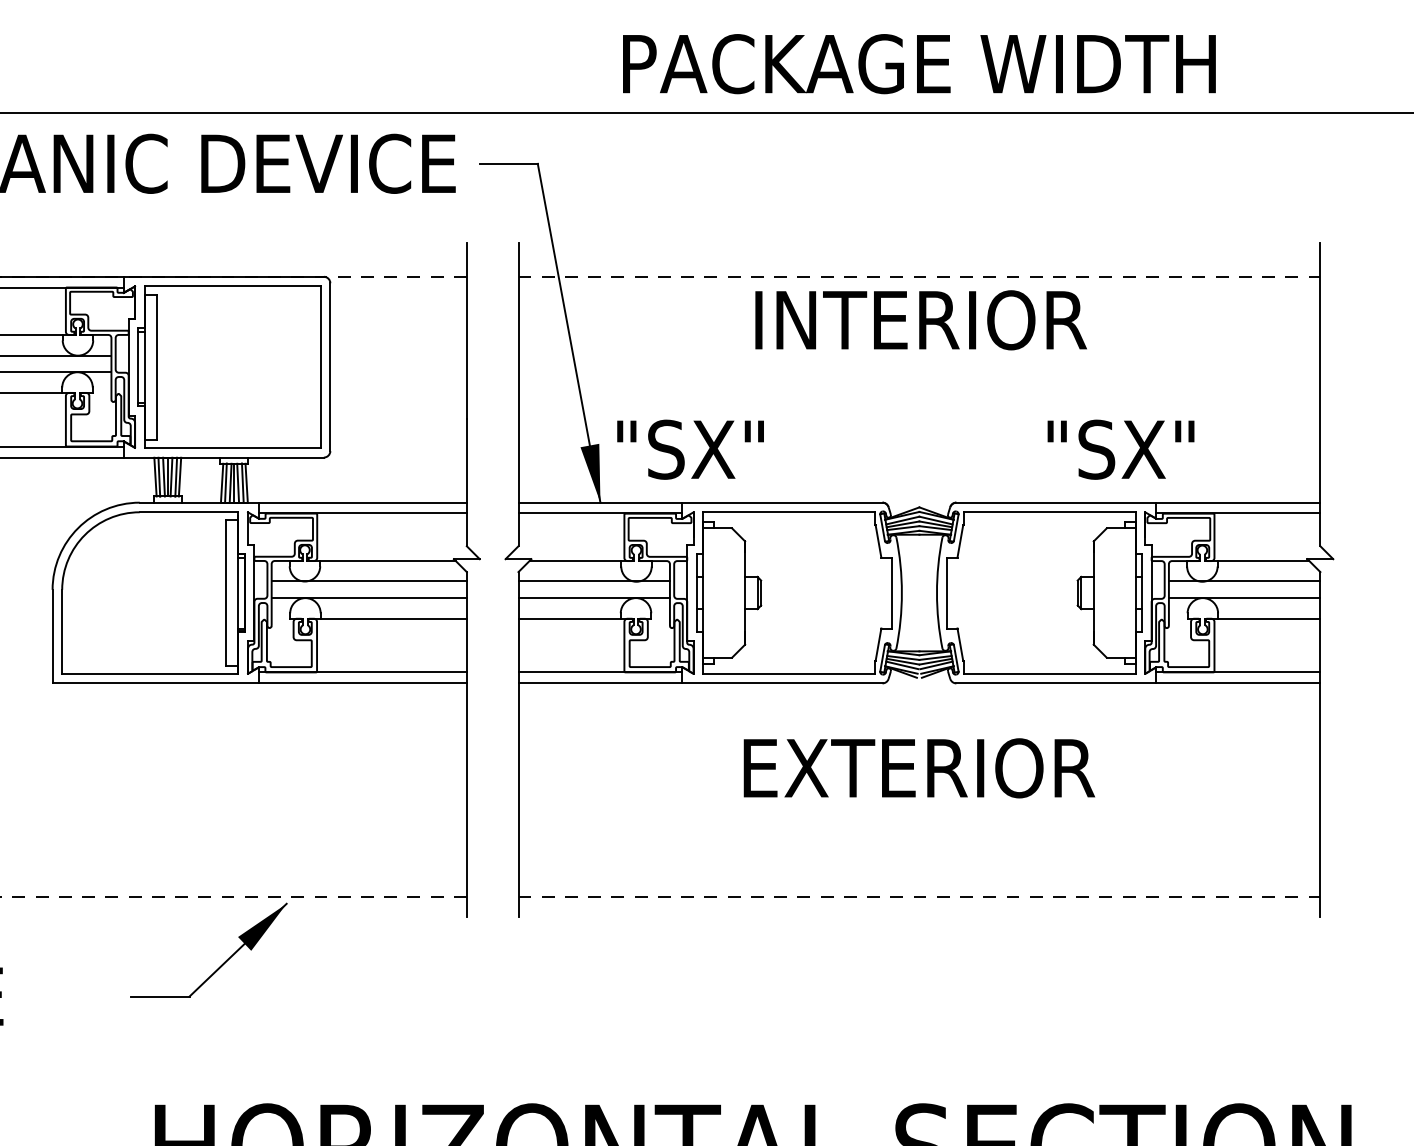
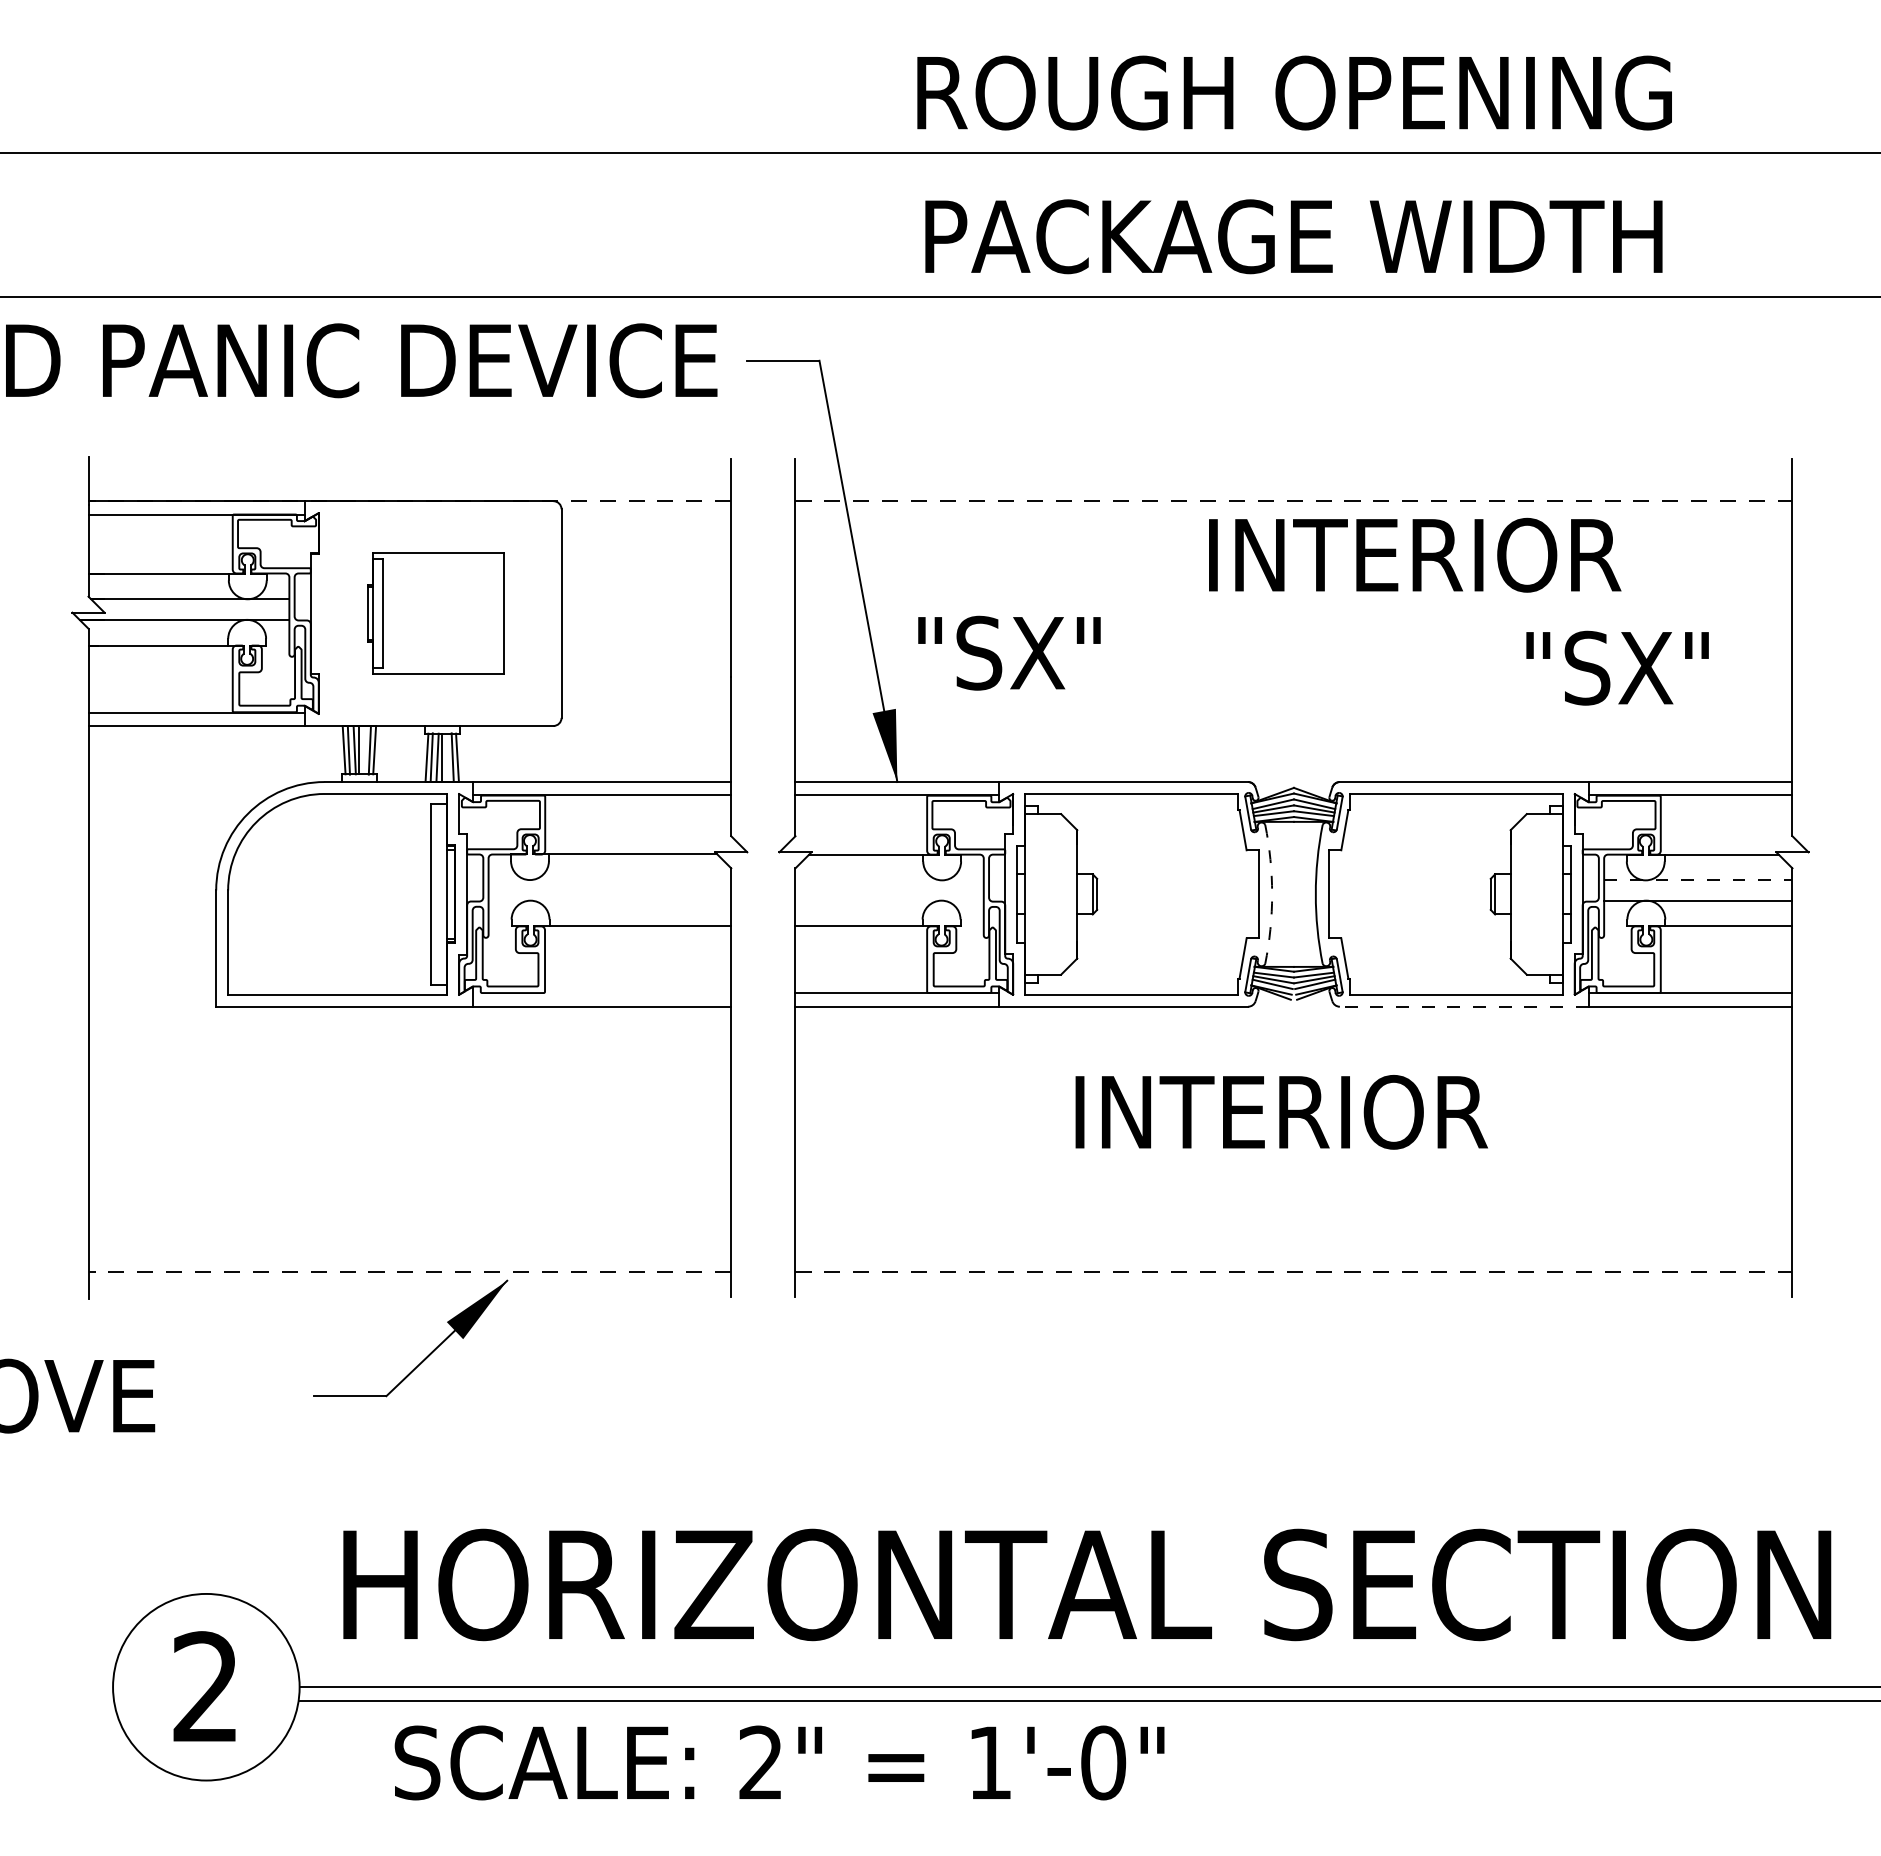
text: (921, 319) -> (1415, 554), moved
part: (229, 367) -> (436, 613), size x0.6
text: (690, 449) -> (1009, 652), moved
text: (1120, 449) -> (1617, 667), moved
line: (171, 477) -> (363, 750), removed
line: (237, 482) -> (446, 757), removed
line: (368, 581) -> (609, 880), removed
line: (594, 581) -> (889, 880), removed
line: (1244, 581) -> (1698, 880), solid -> dashed
arc: (902, 593) -> (1272, 894), solid -> dashed
line: (368, 597) -> (609, 900), removed
line: (594, 597) -> (889, 900), removed
line: (363, 672) -> (602, 993), removed
line: (1055, 683) -> (1463, 1006), solid -> dashed
text: (923, 767) -> (1298, 1111), EXTERIOR -> INTERIOR

